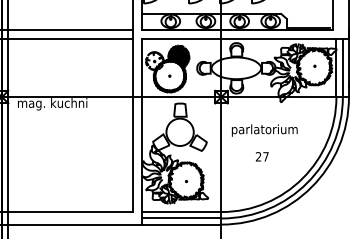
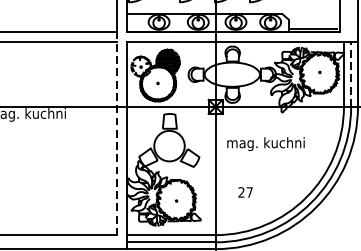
line: (342, 67) -> (350, 73), solid -> dashed
line: (132, 121) -> (116, 134), solid -> dashed
text: (266, 130) -> (265, 144), parlatorium -> mag. kuchni
text: (262, 156) -> (245, 192), moved

